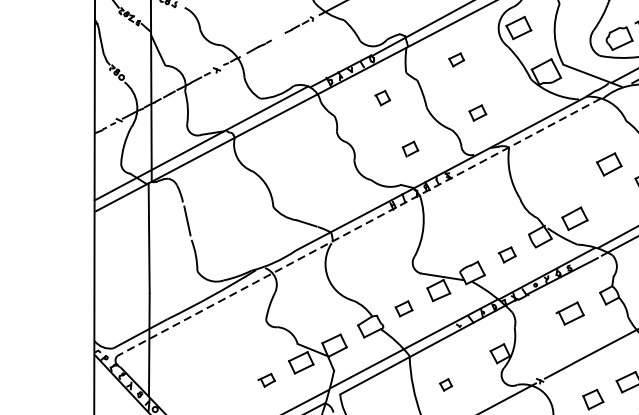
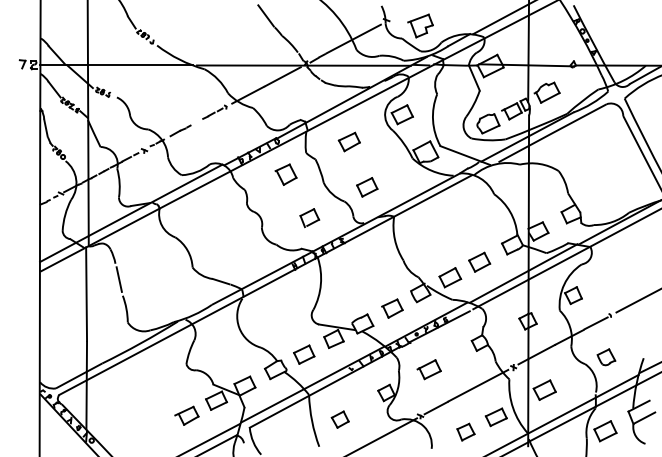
part: (455, 59) -> (348, 141), size x1.67
part: (382, 97) -> (285, 174), size x1.67
part: (478, 113) -> (367, 187), size x1.43
part: (410, 149) -> (309, 218), size x1.43
part: (609, 163) -> (479, 261), moved
line: (358, 227) -> (265, 285), dashed -> solid
part: (507, 254) -> (392, 308), size x1.43
part: (404, 308) -> (304, 354), size x1.43
part: (569, 313) -> (428, 369), moved
part: (266, 380) -> (186, 415), size x1.67
part: (445, 384) -> (339, 419), size x1.67

